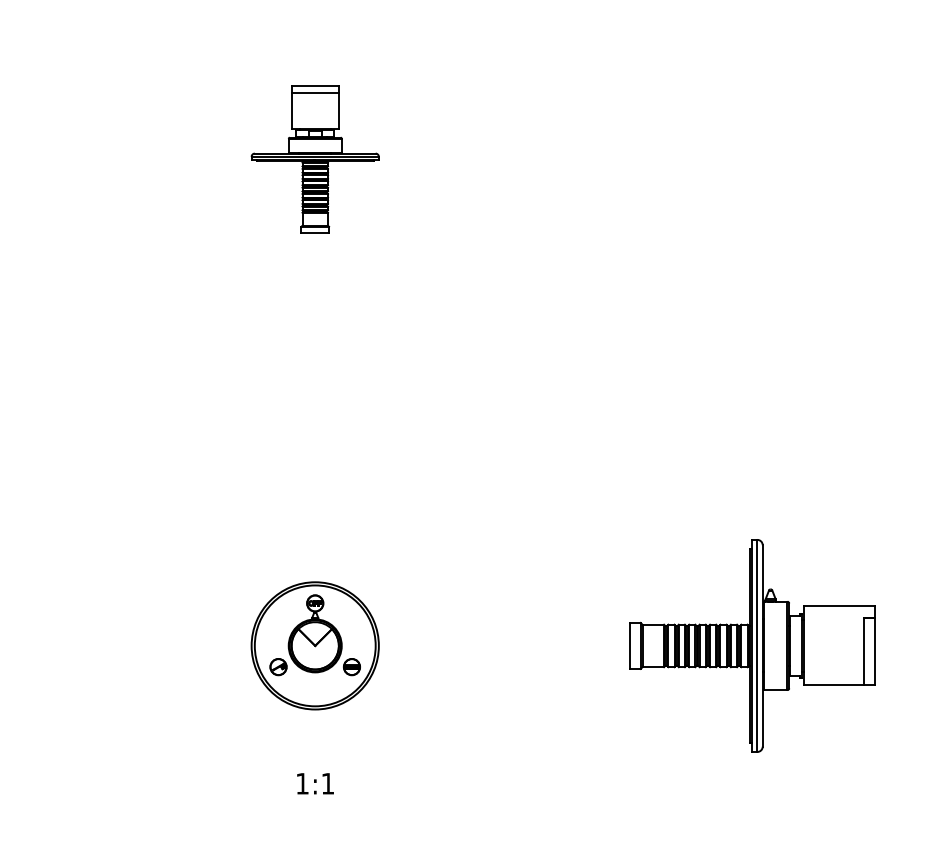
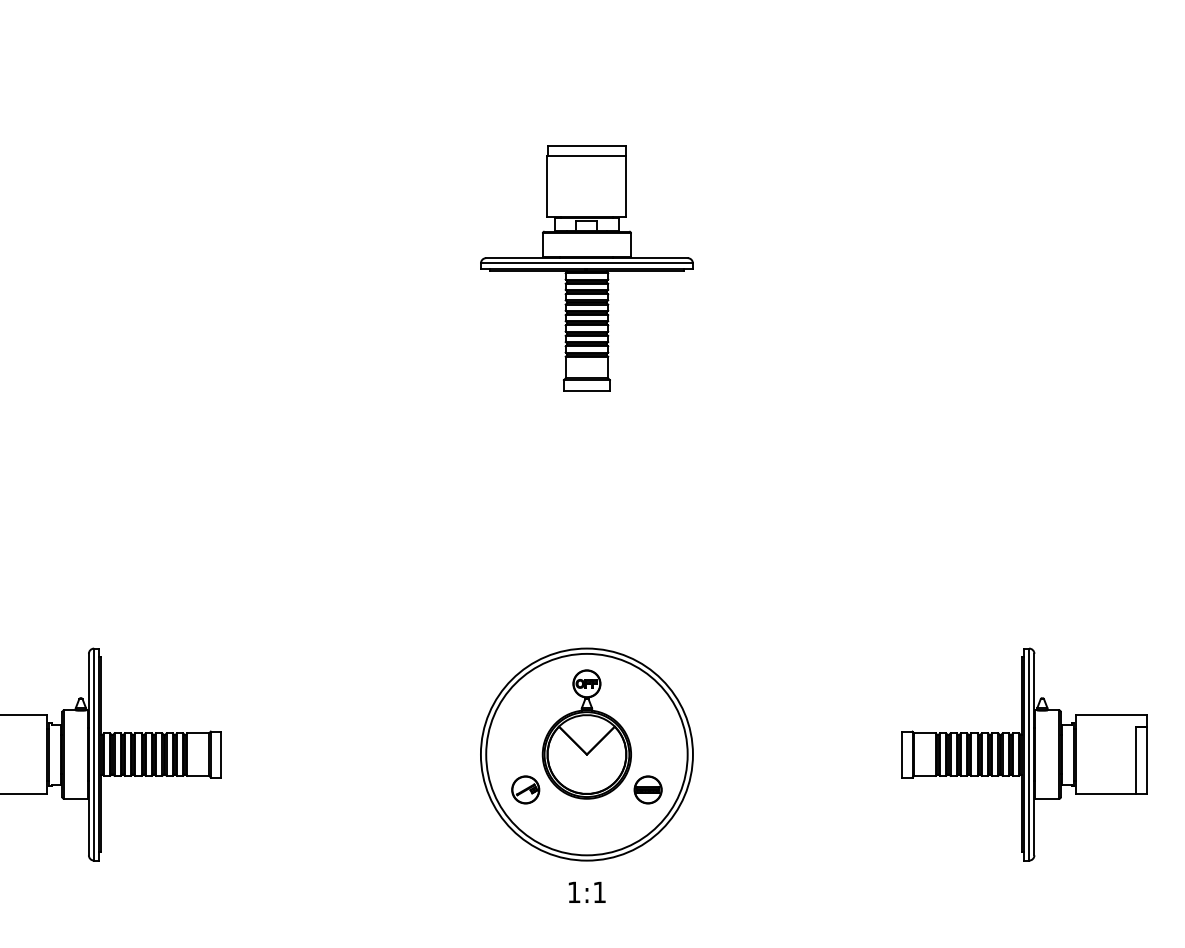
part: (314, 159) -> (586, 268), size x1.67
part: (314, 645) -> (586, 754), size x1.67

